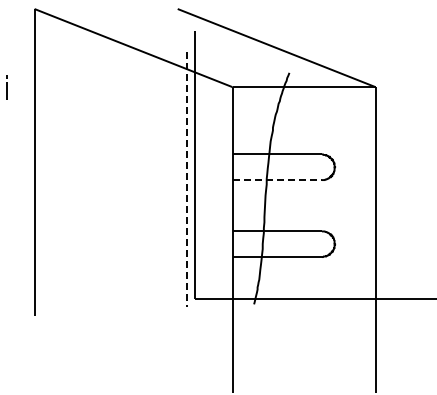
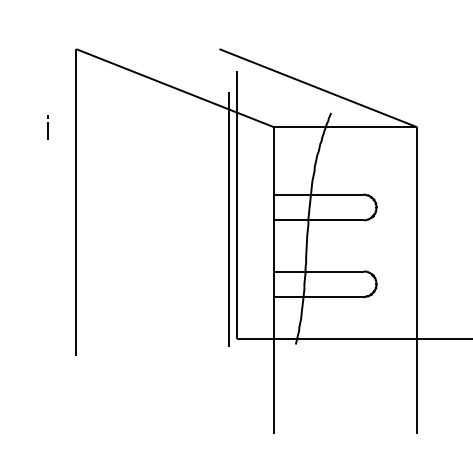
line: (187, 179) -> (229, 219), dashed -> solid
line: (276, 180) -> (318, 220), dashed -> solid

